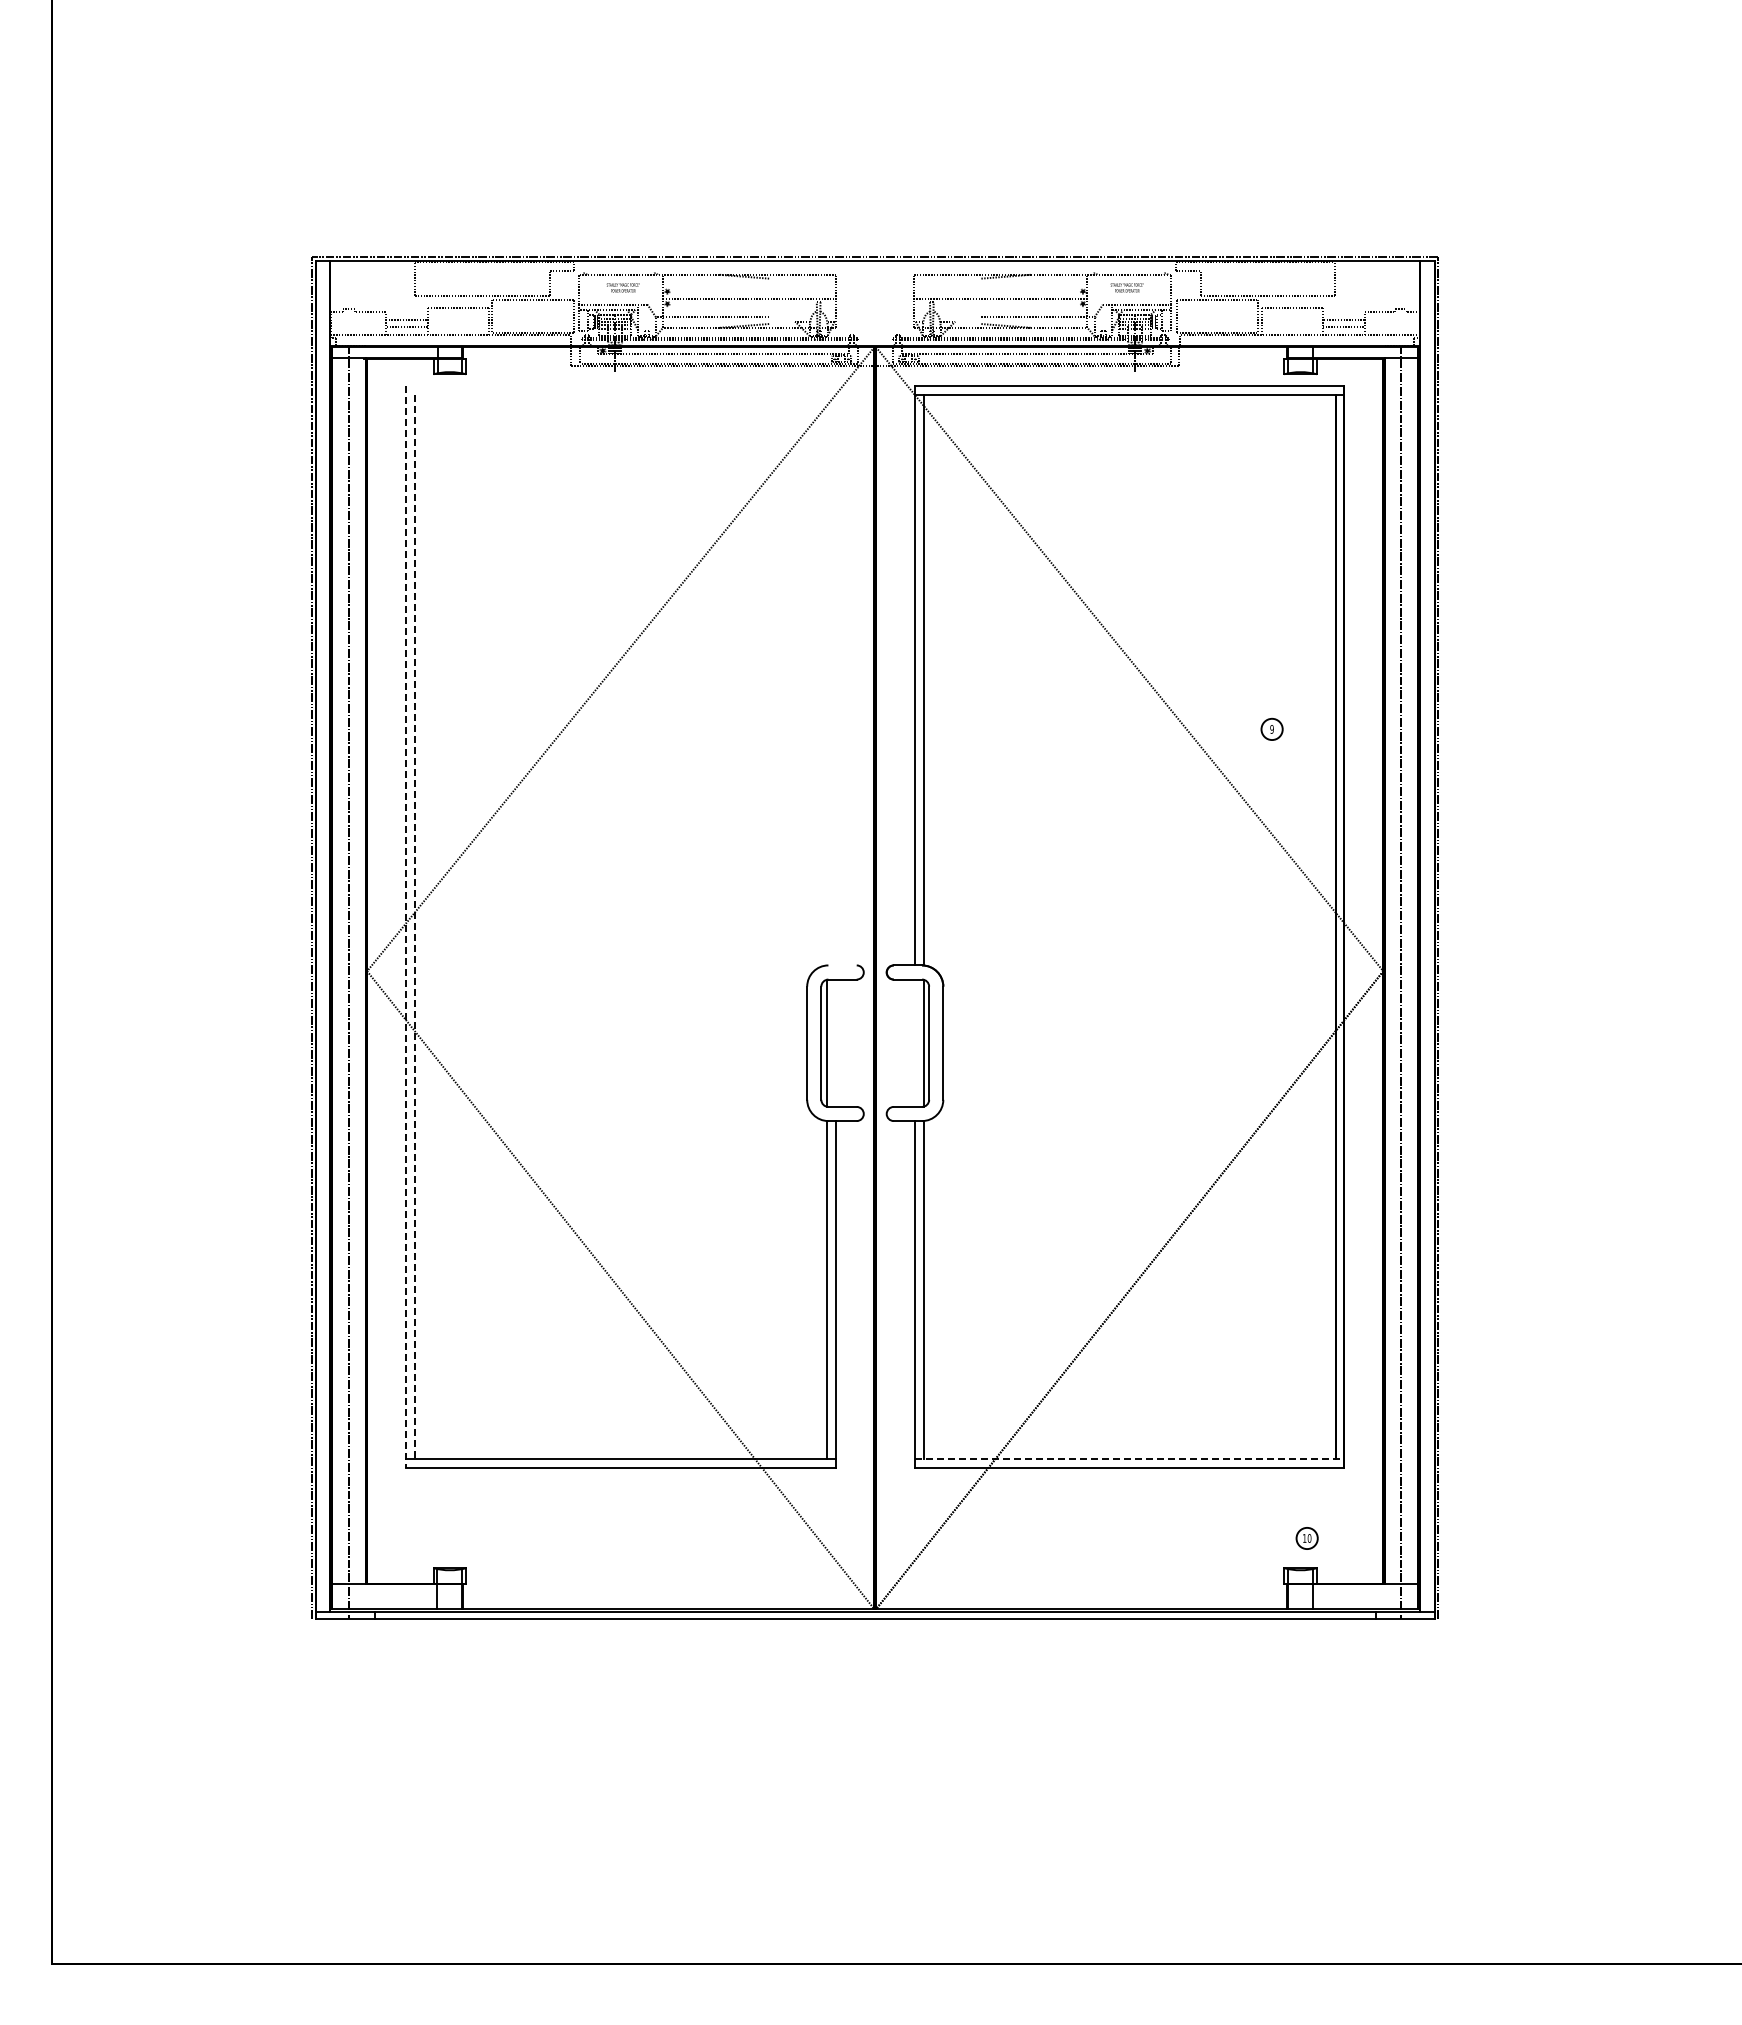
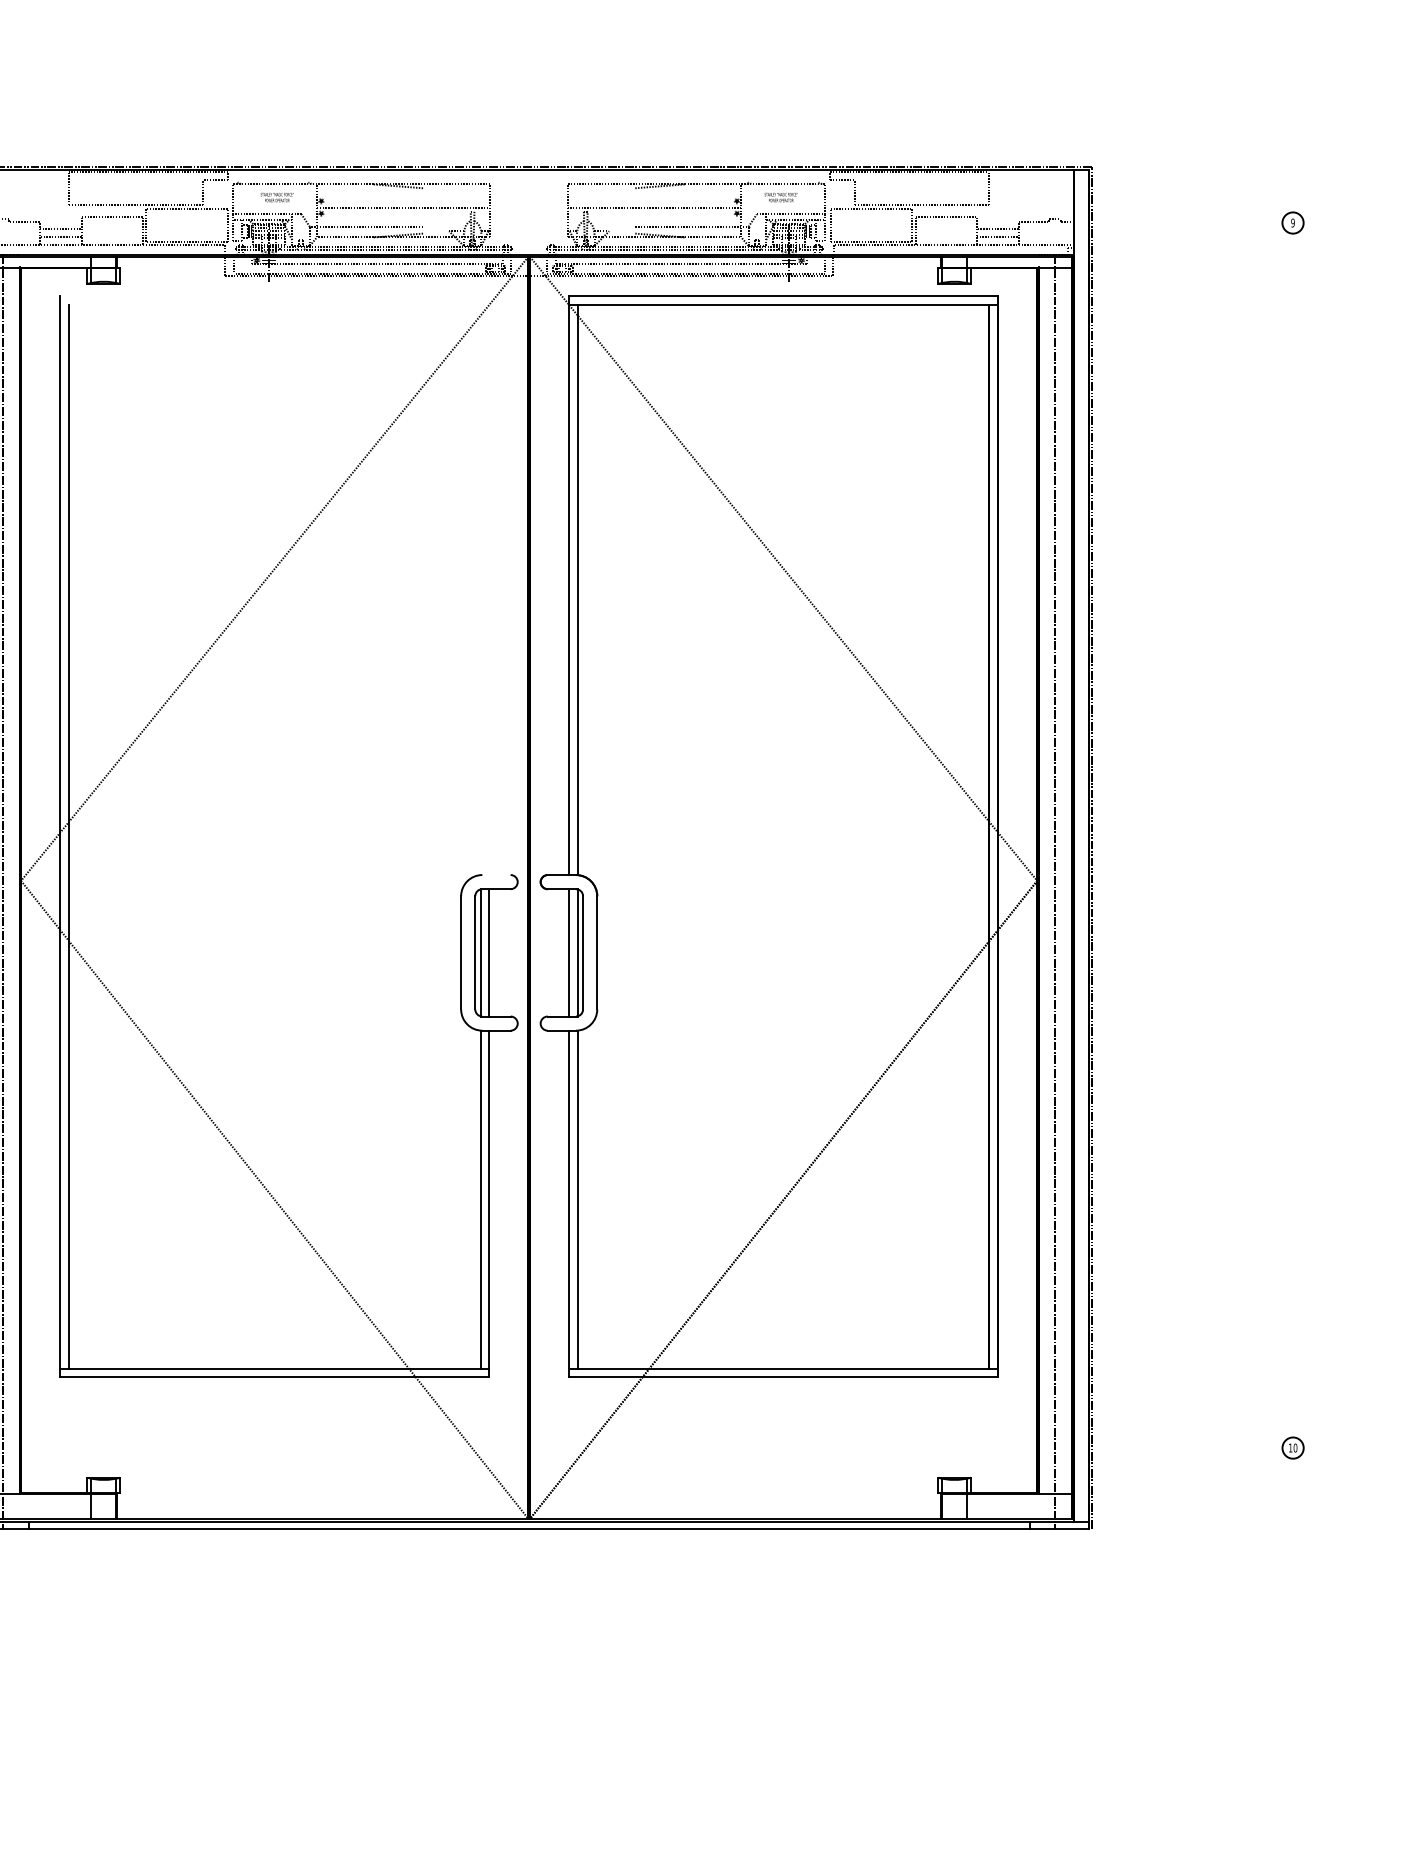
part: (1271, 728) -> (1292, 222), moved
line: (406, 927) -> (60, 837), dashed -> solid
line: (414, 927) -> (68, 837), dashed -> solid
line: (835, 1042) -> (489, 952), added
line: (915, 1042) -> (569, 952), added
line: (1129, 1458) -> (783, 1368), dashed -> solid
part: (1306, 1538) -> (1292, 1448), moved

